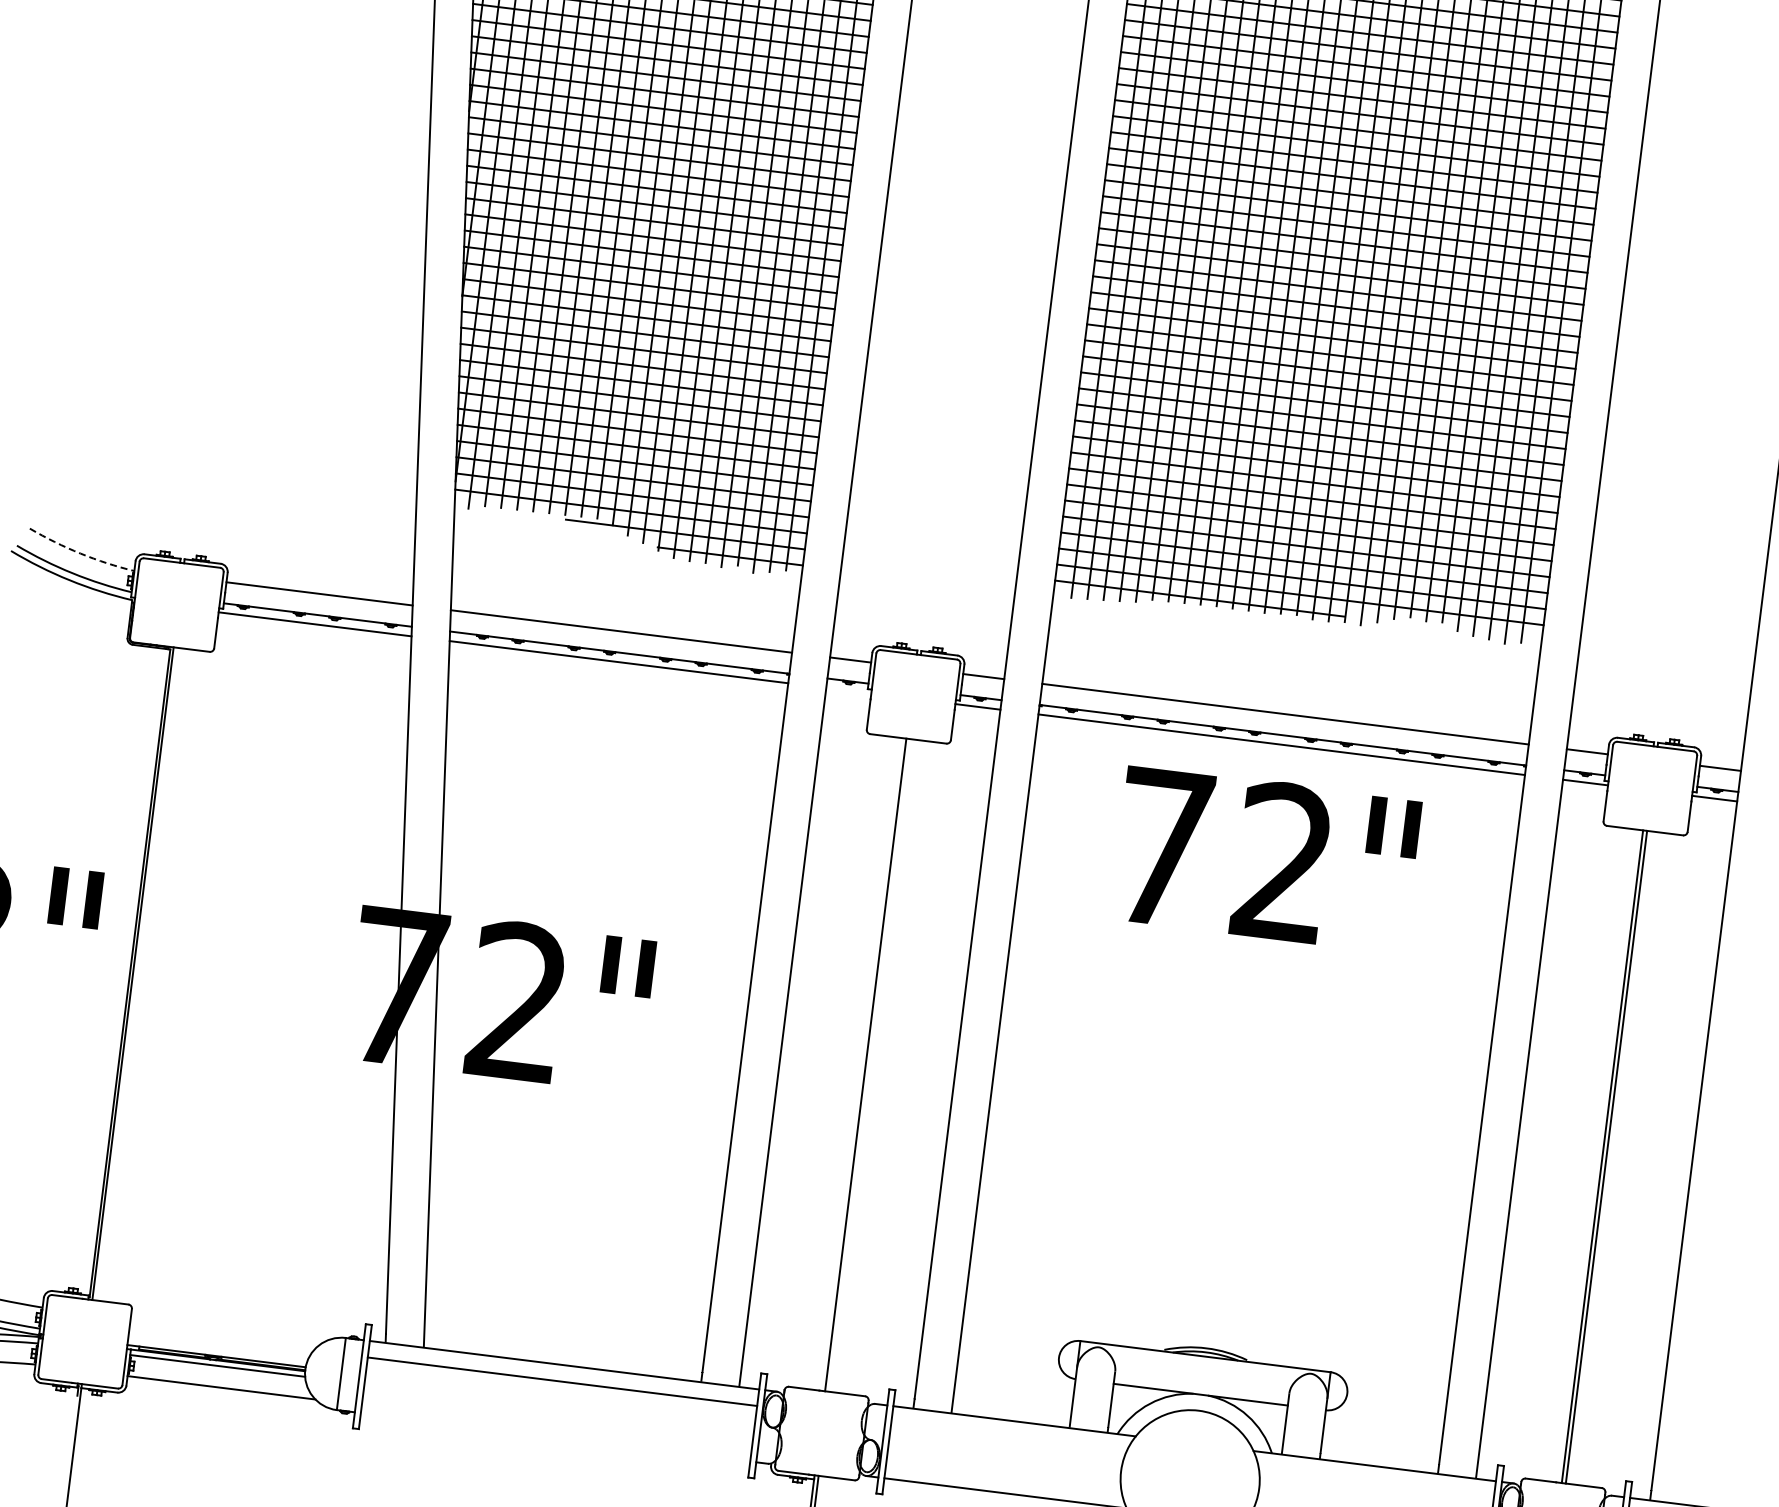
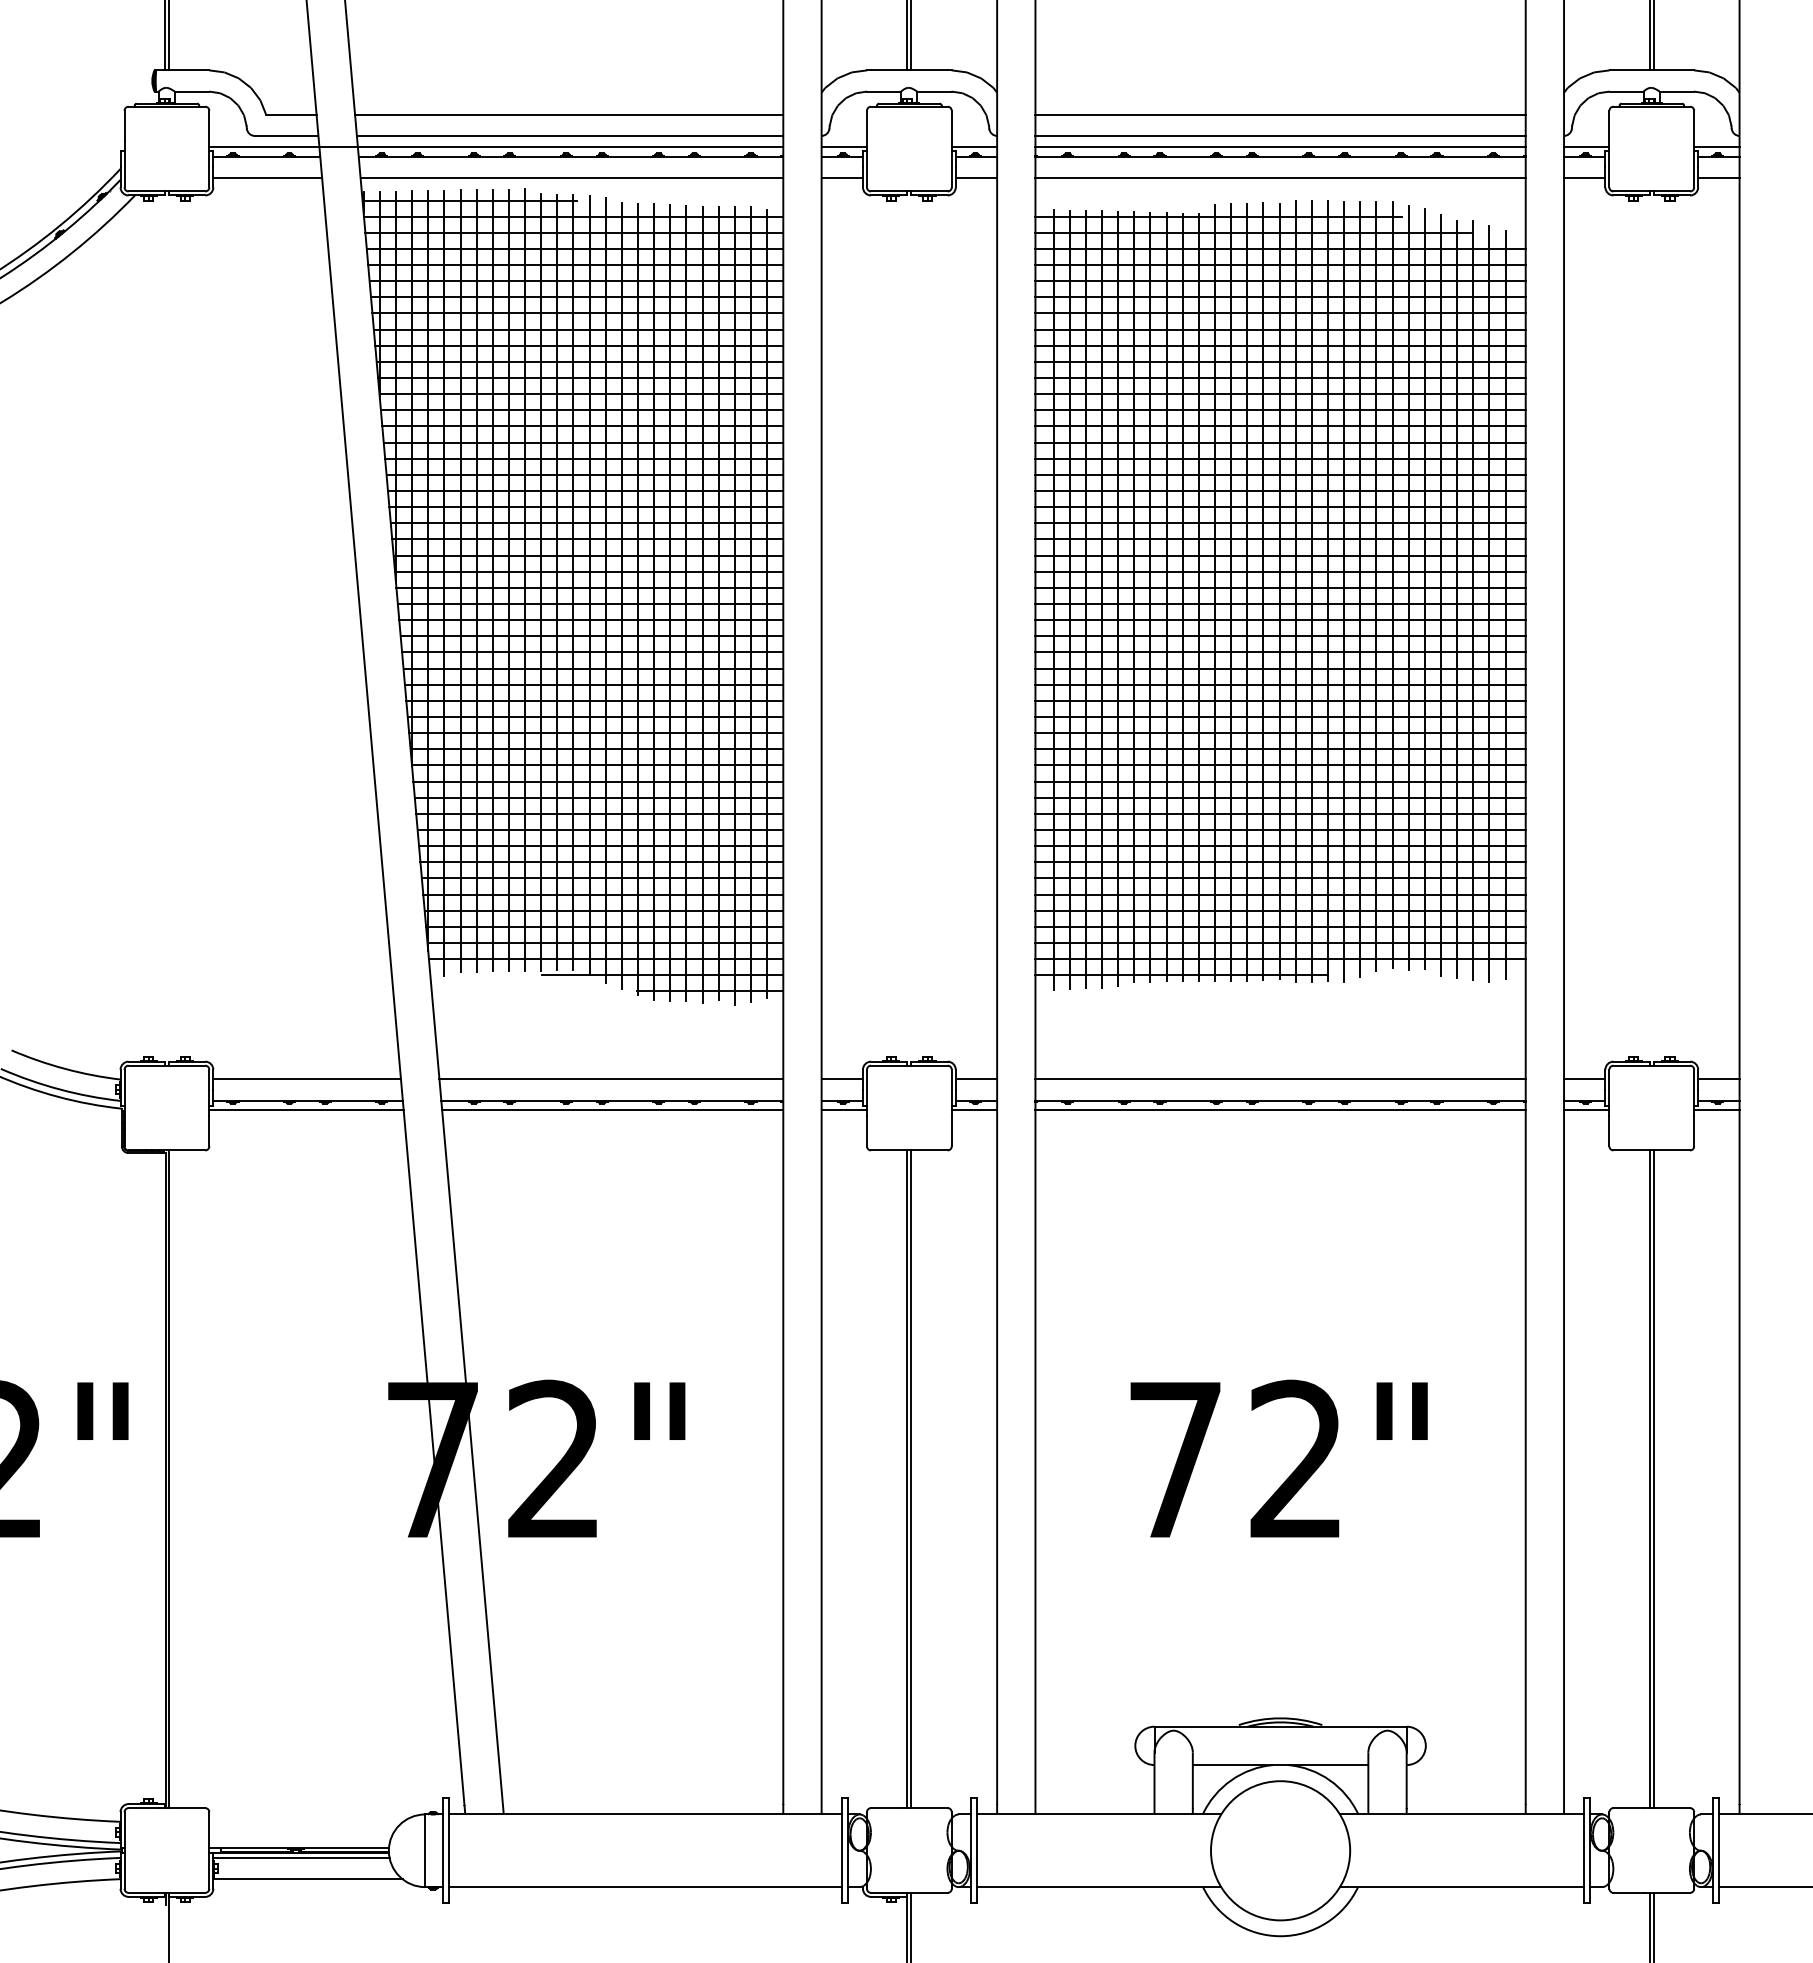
arc: (81, 553) -> (65, 1068), dashed -> solid
line: (848, 691) -> (844, 1110), added
text: (1265, 859) -> (1278, 1458), moved
line: (869, 1065) -> (911, 1479), added
line: (562, 1382) -> (645, 1887), moved

